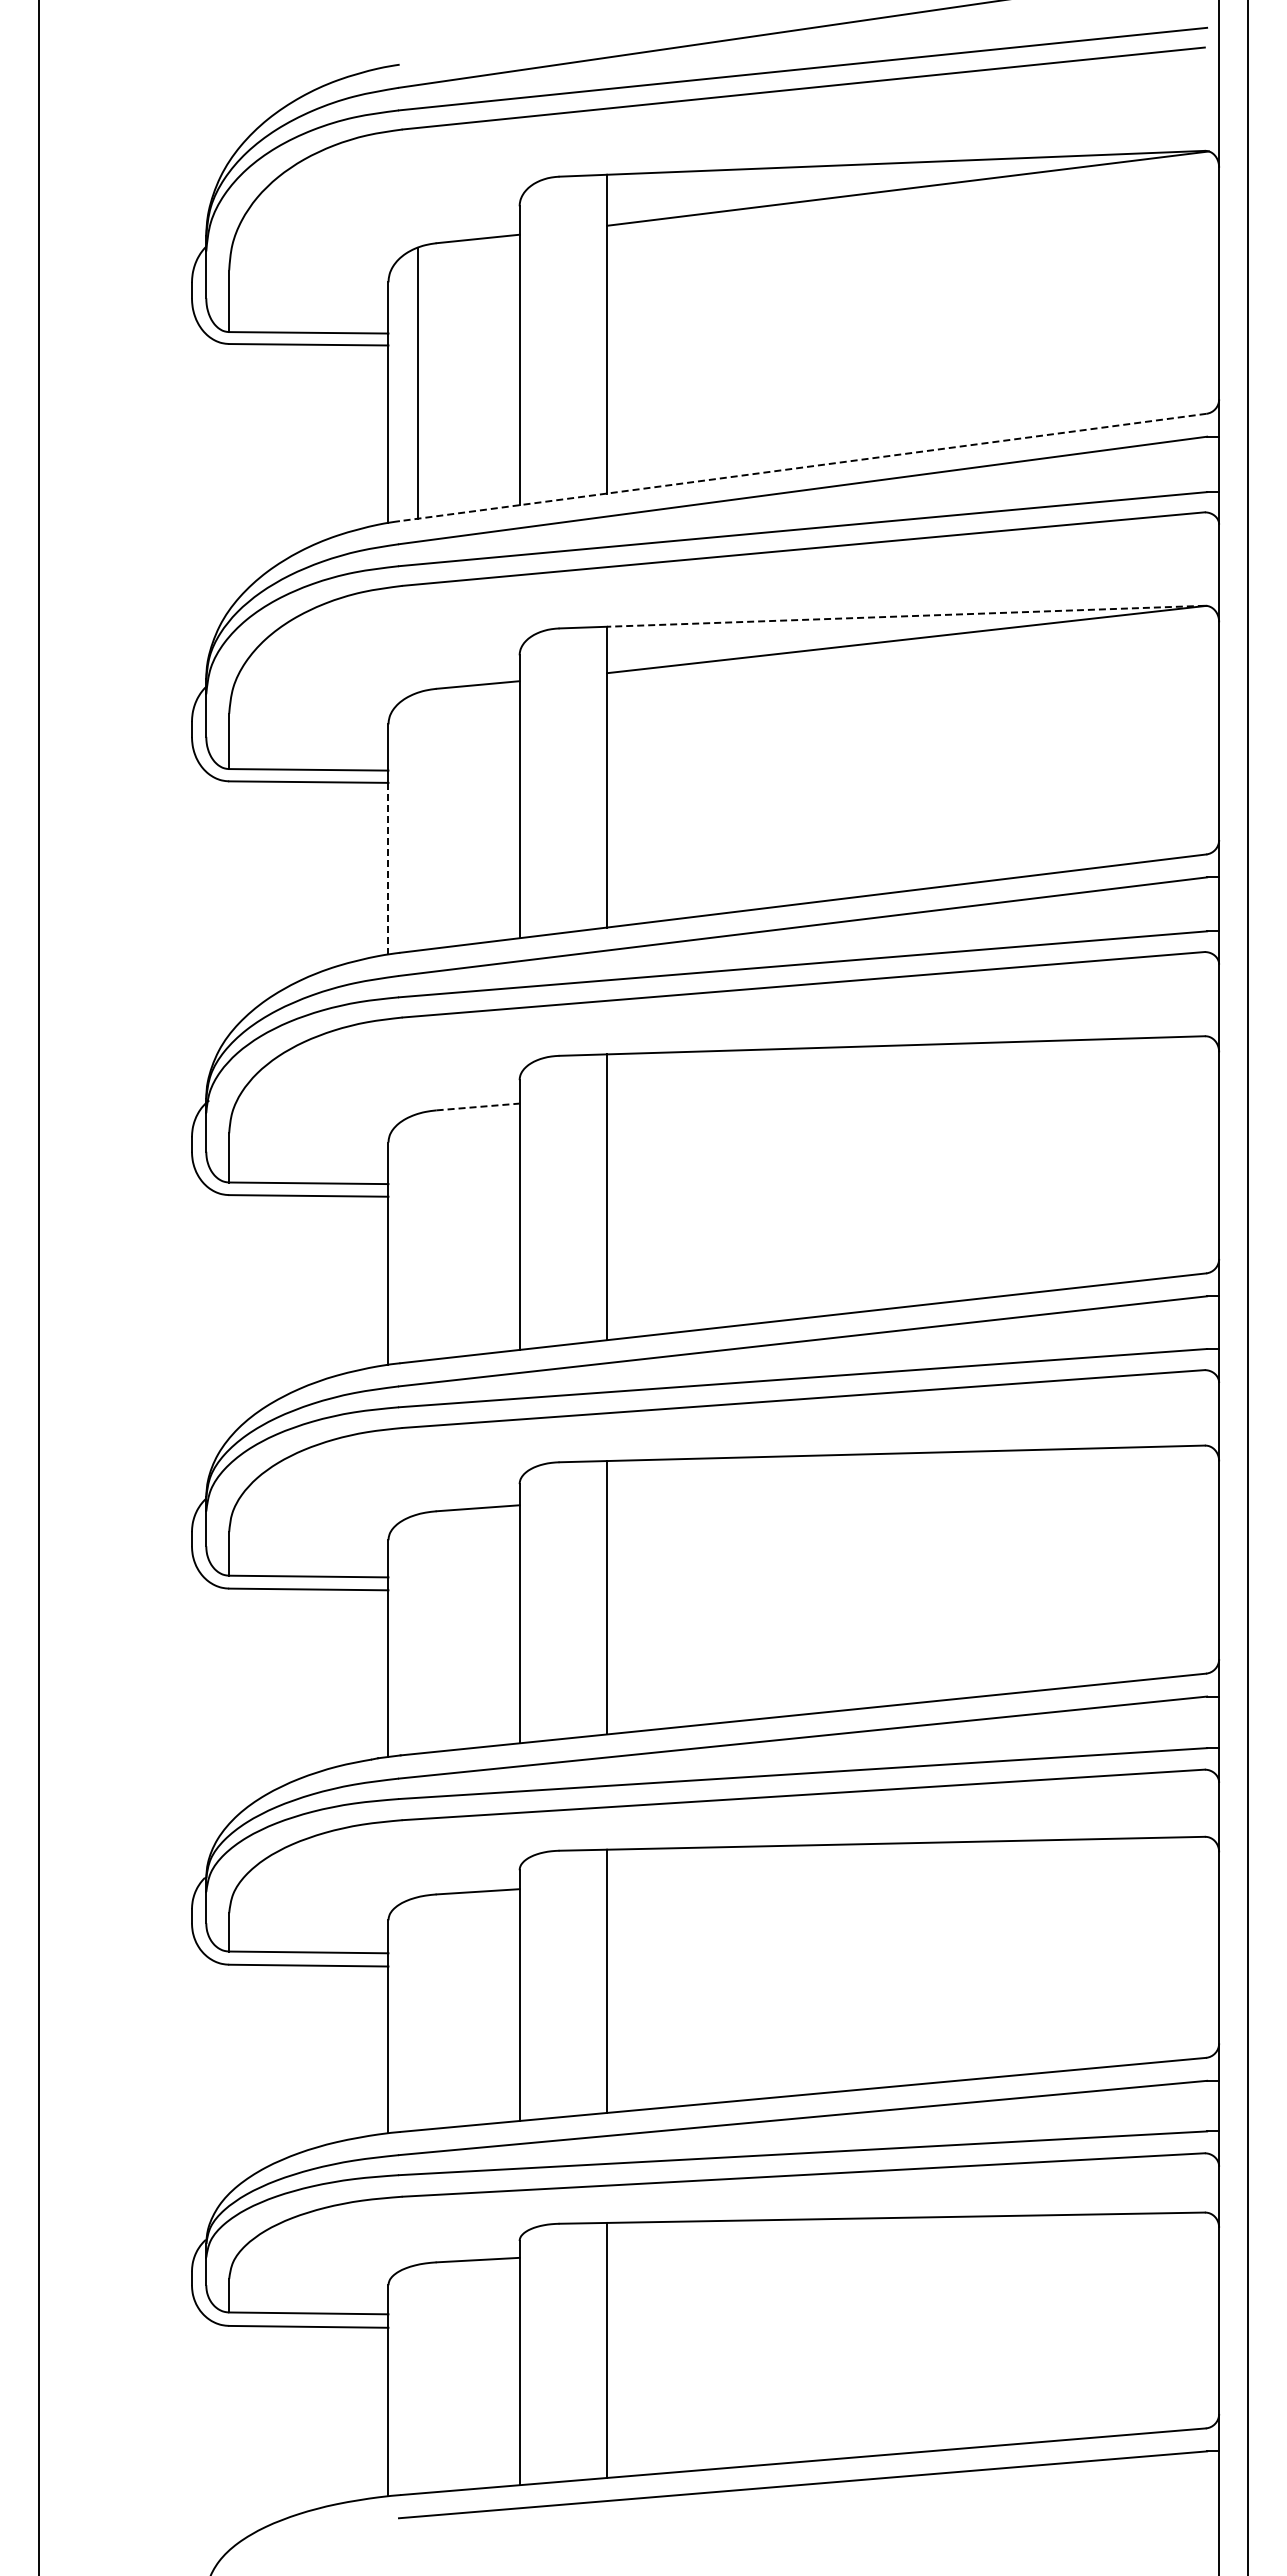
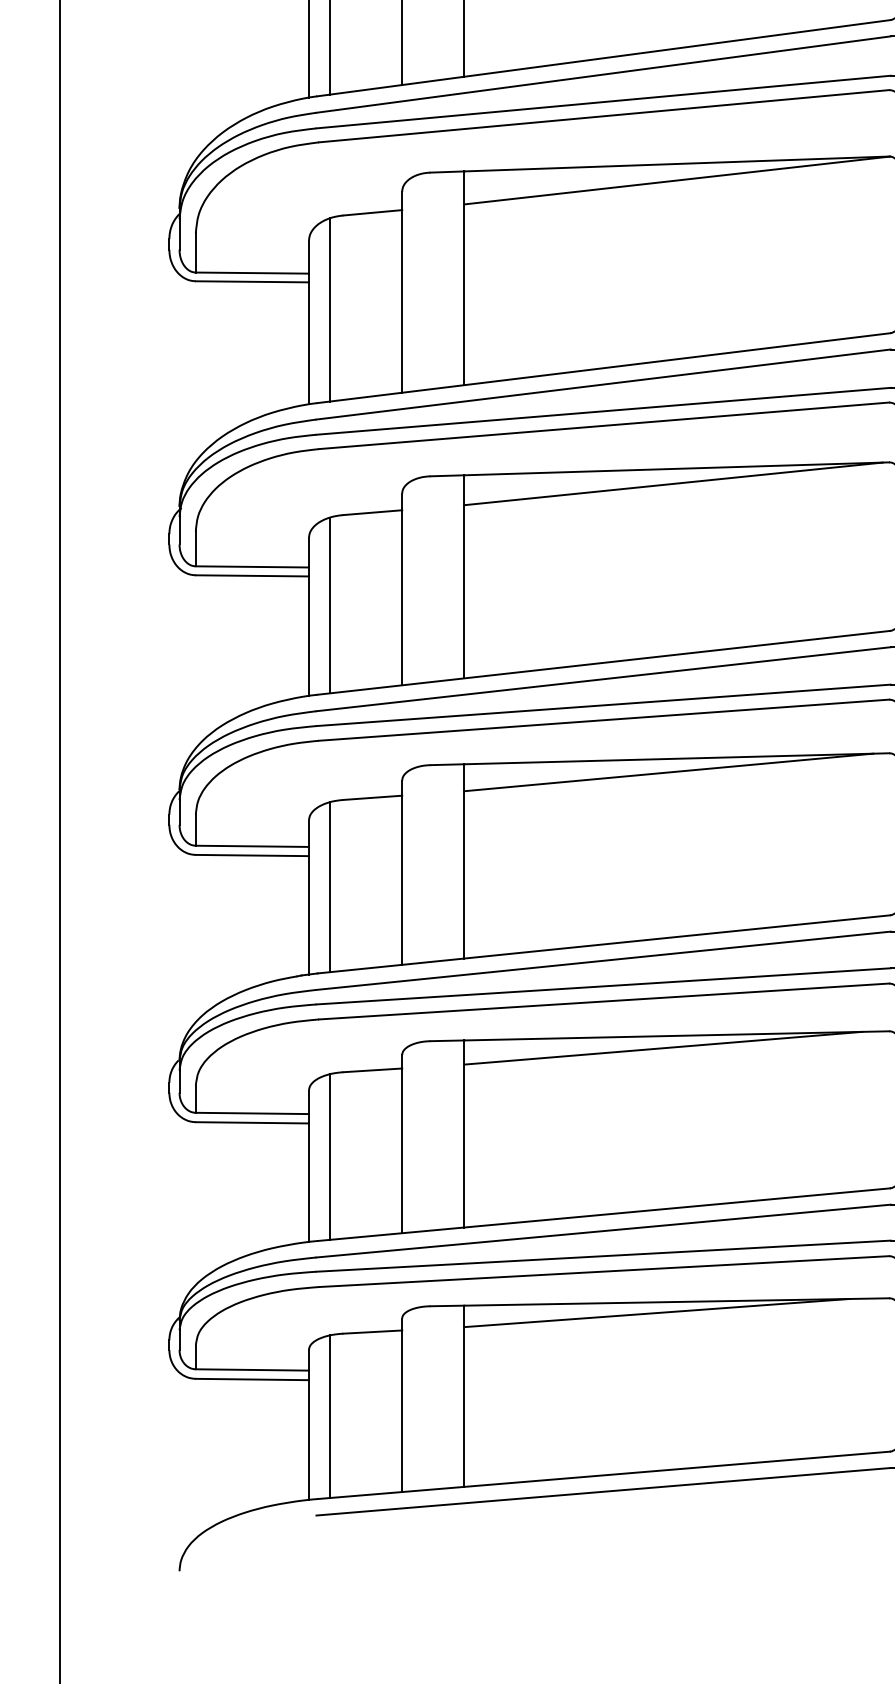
line: (803, 467) -> (603, 58), dashed -> solid
line: (905, 616) -> (676, 164), dashed -> solid
line: (417, 821) -> (329, 309), added
line: (388, 868) -> (309, 343), dashed -> solid
line: (901, 1066) -> (673, 483), added
line: (478, 1106) -> (372, 512), dashed -> solid
line: (417, 1237) -> (329, 605), added
line: (894, 1472) -> (668, 772), added
line: (417, 1633) -> (329, 886), added
line: (886, 1860) -> (662, 1048), added
line: (417, 2013) -> (329, 1156), added
line: (878, 2233) -> (657, 1313), added
line: (417, 2378) -> (329, 1416), added

